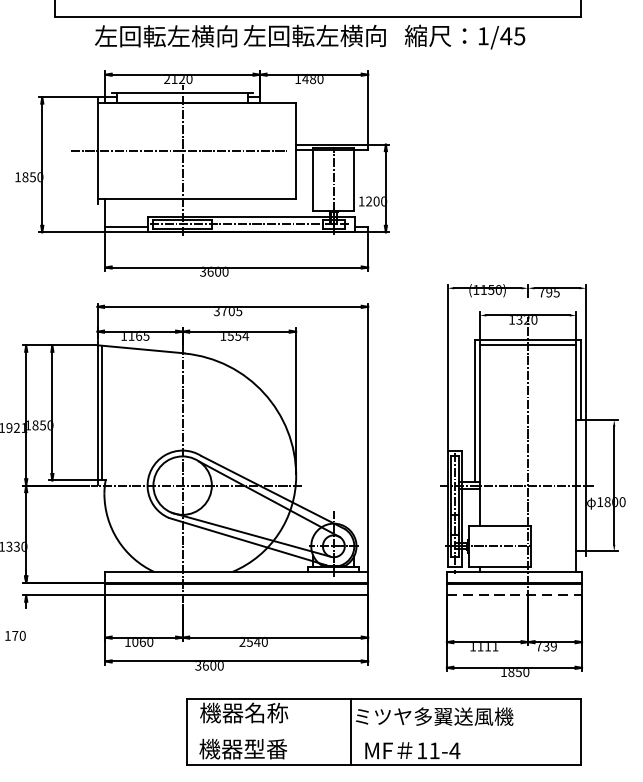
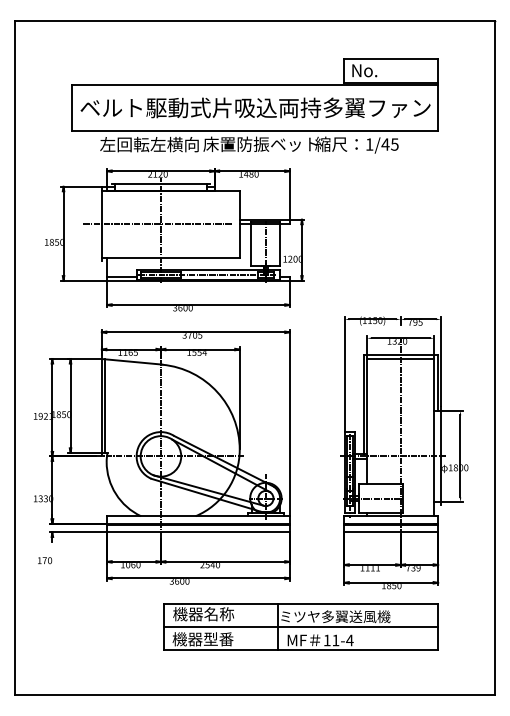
text: (326, 34) -> (260, 143), 左回転左横向 -> 床置防振ベット
line: (514, 595) -> (391, 532), dashed -> solid
line: (383, 732) -> (300, 627), added

